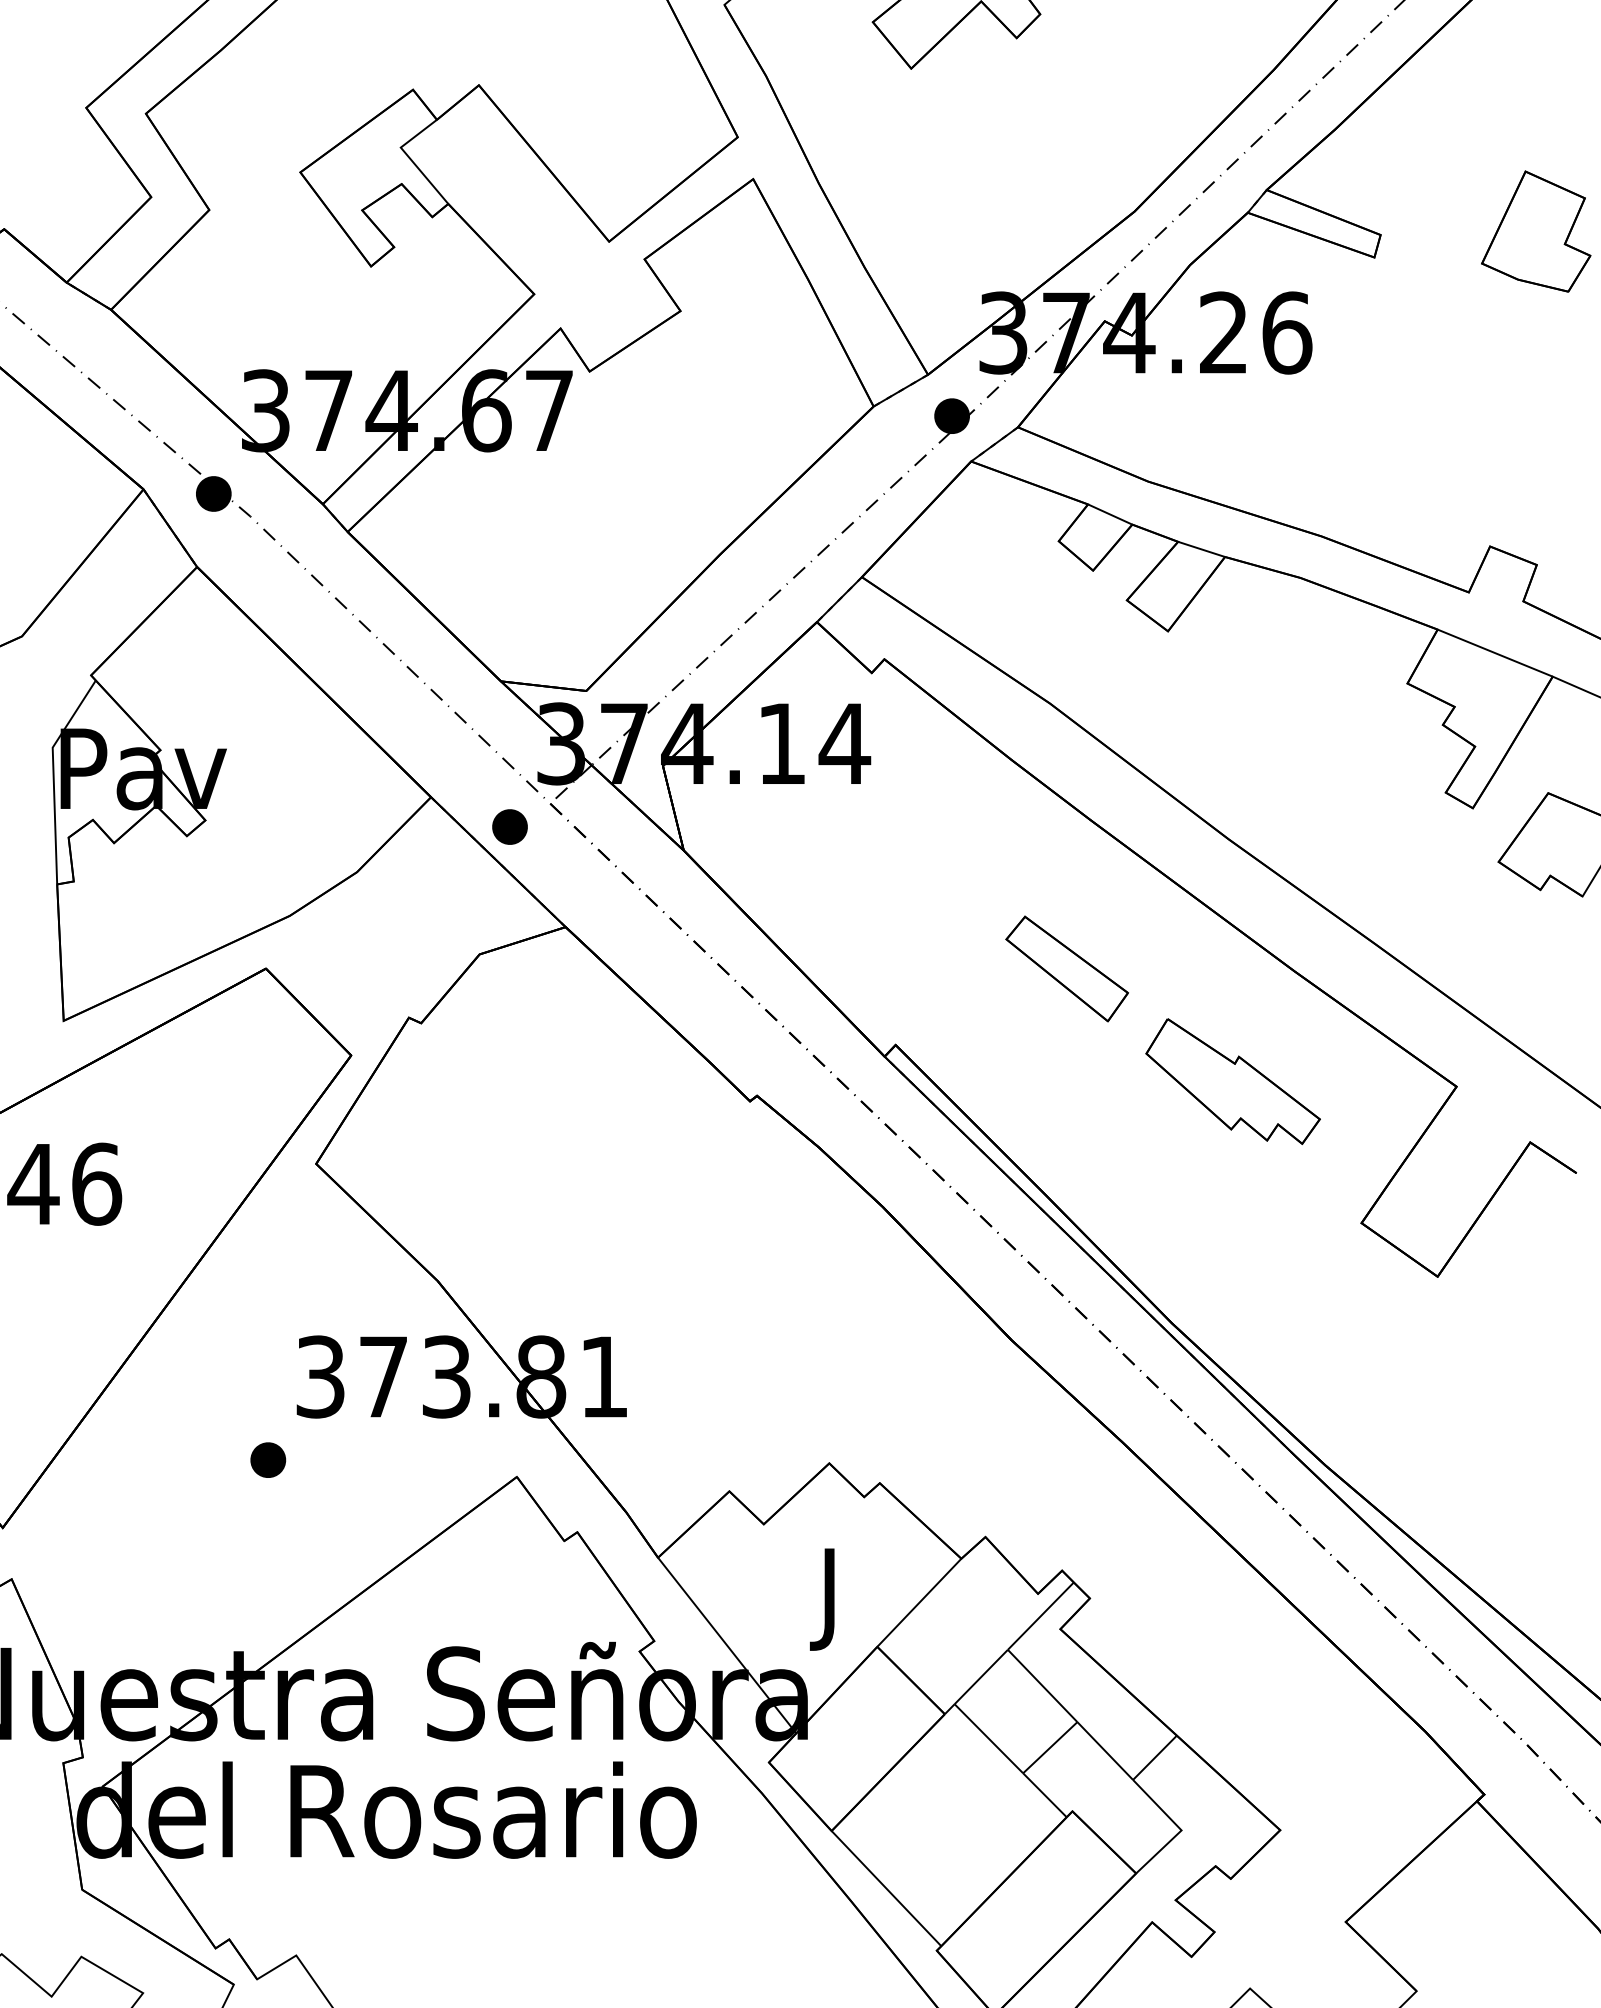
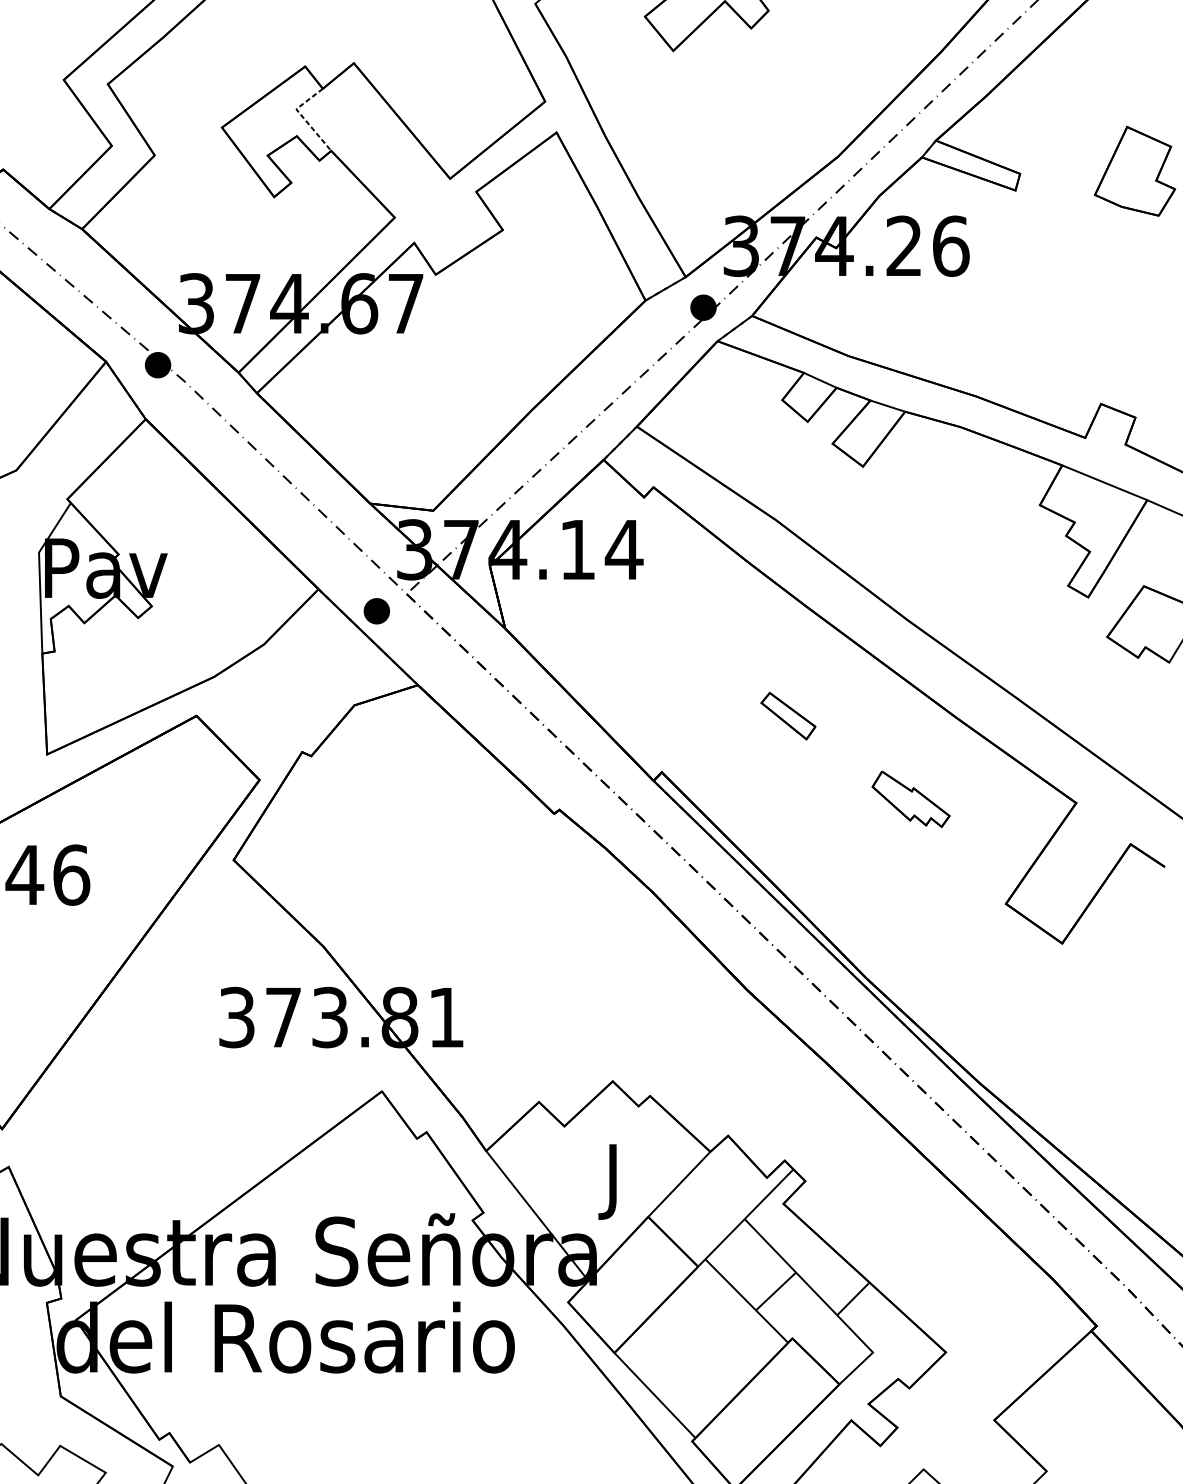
line: (409, 158) -> (302, 117), solid -> dashed
part: (1066, 968) -> (788, 715), size x0.6
part: (1232, 1081) -> (910, 799), size x0.6
part: (268, 1459) -> (198, 1078), removed

